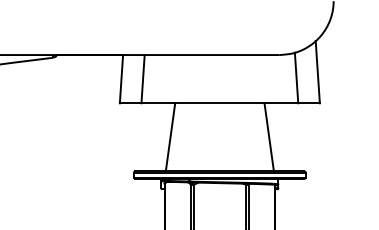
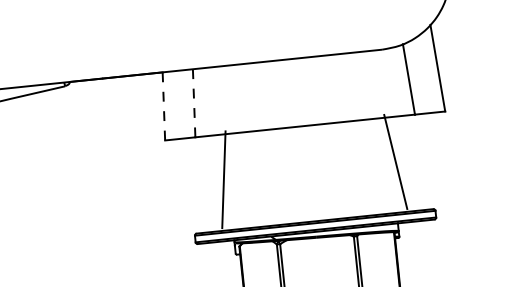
line: (121, 78) -> (163, 105), solid -> dashed
line: (143, 79) -> (194, 103), solid -> dashed
line: (170, 137) -> (223, 179), moved
line: (268, 137) -> (394, 162), moved

